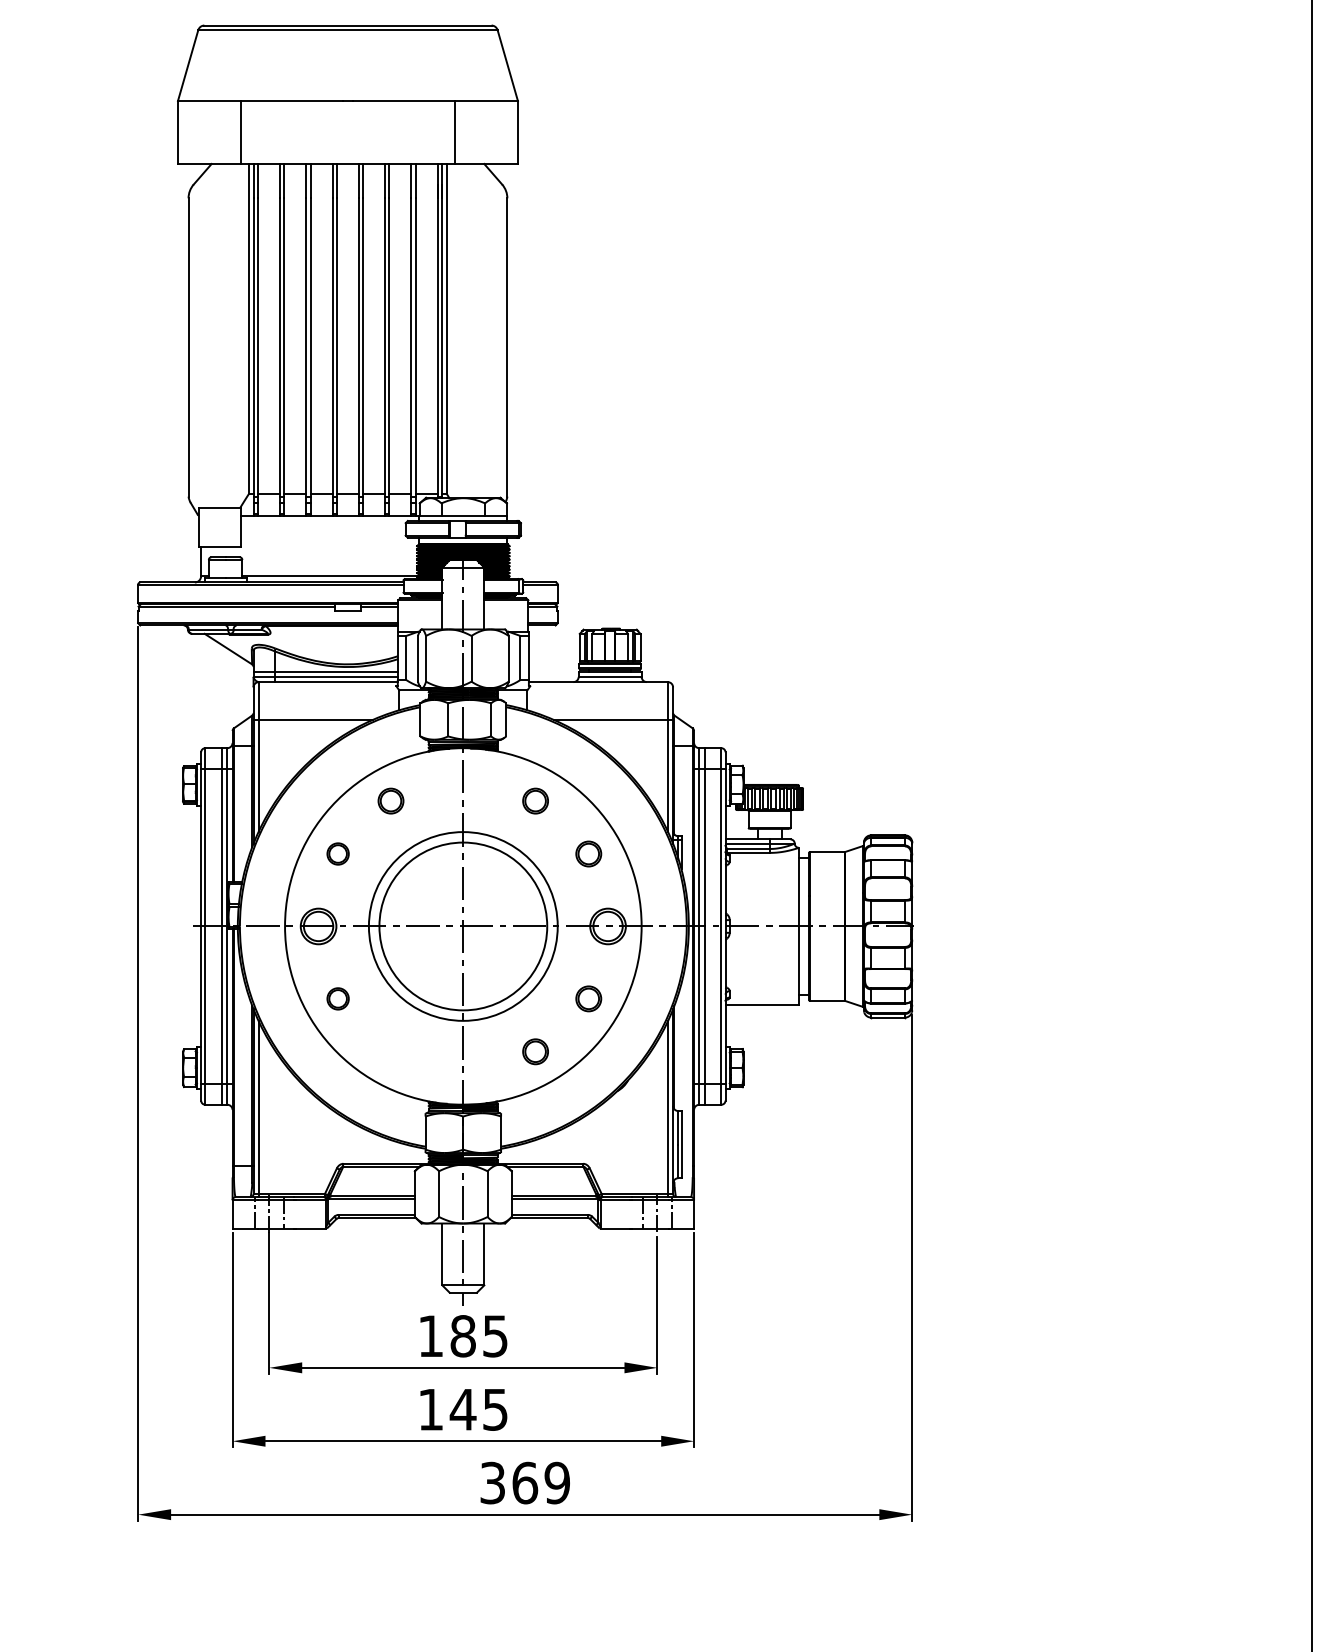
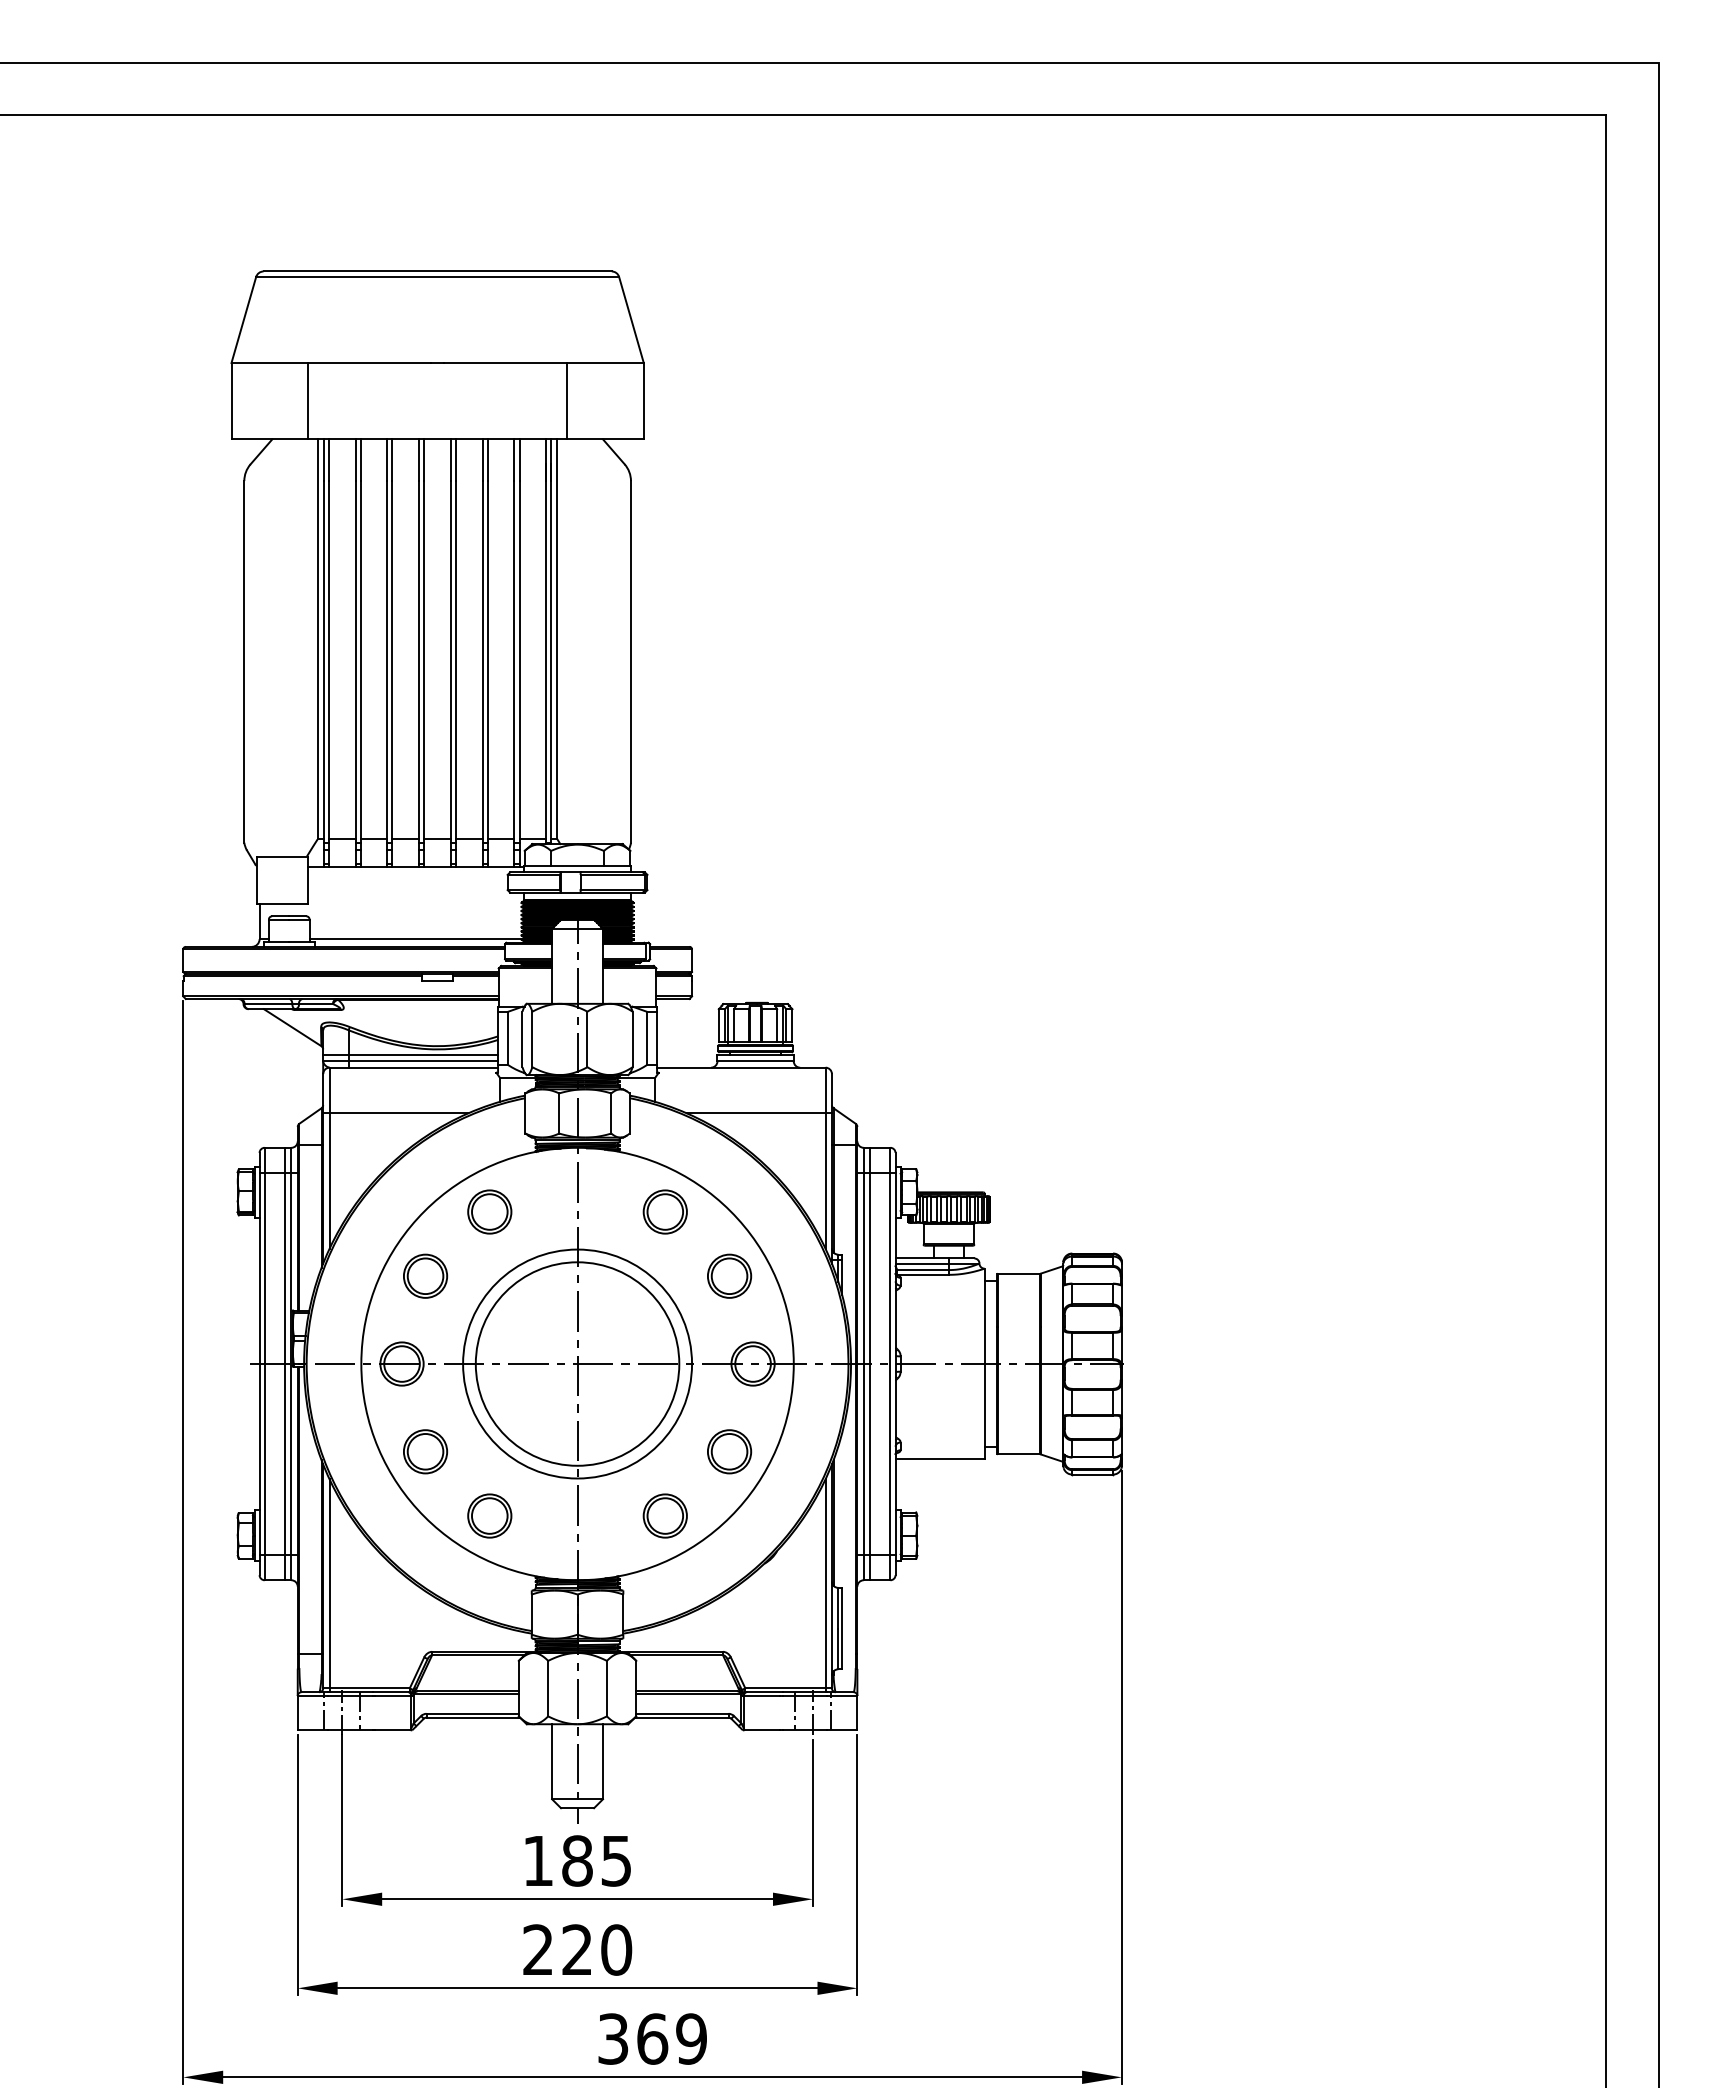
part: (390, 800) -> (489, 1211), size x1.43
part: (535, 800) -> (664, 1211), size x1.43
part: (337, 853) -> (425, 1275), size x1.67
part: (588, 853) -> (729, 1275), size x1.43
part: (337, 998) -> (425, 1451), size x1.67
part: (588, 998) -> (729, 1451), size x1.43
part: (390, 1051) -> (489, 1515), added
part: (535, 1051) -> (664, 1515), size x1.43
text: (463, 1409) -> (577, 1949), 145 -> 220

